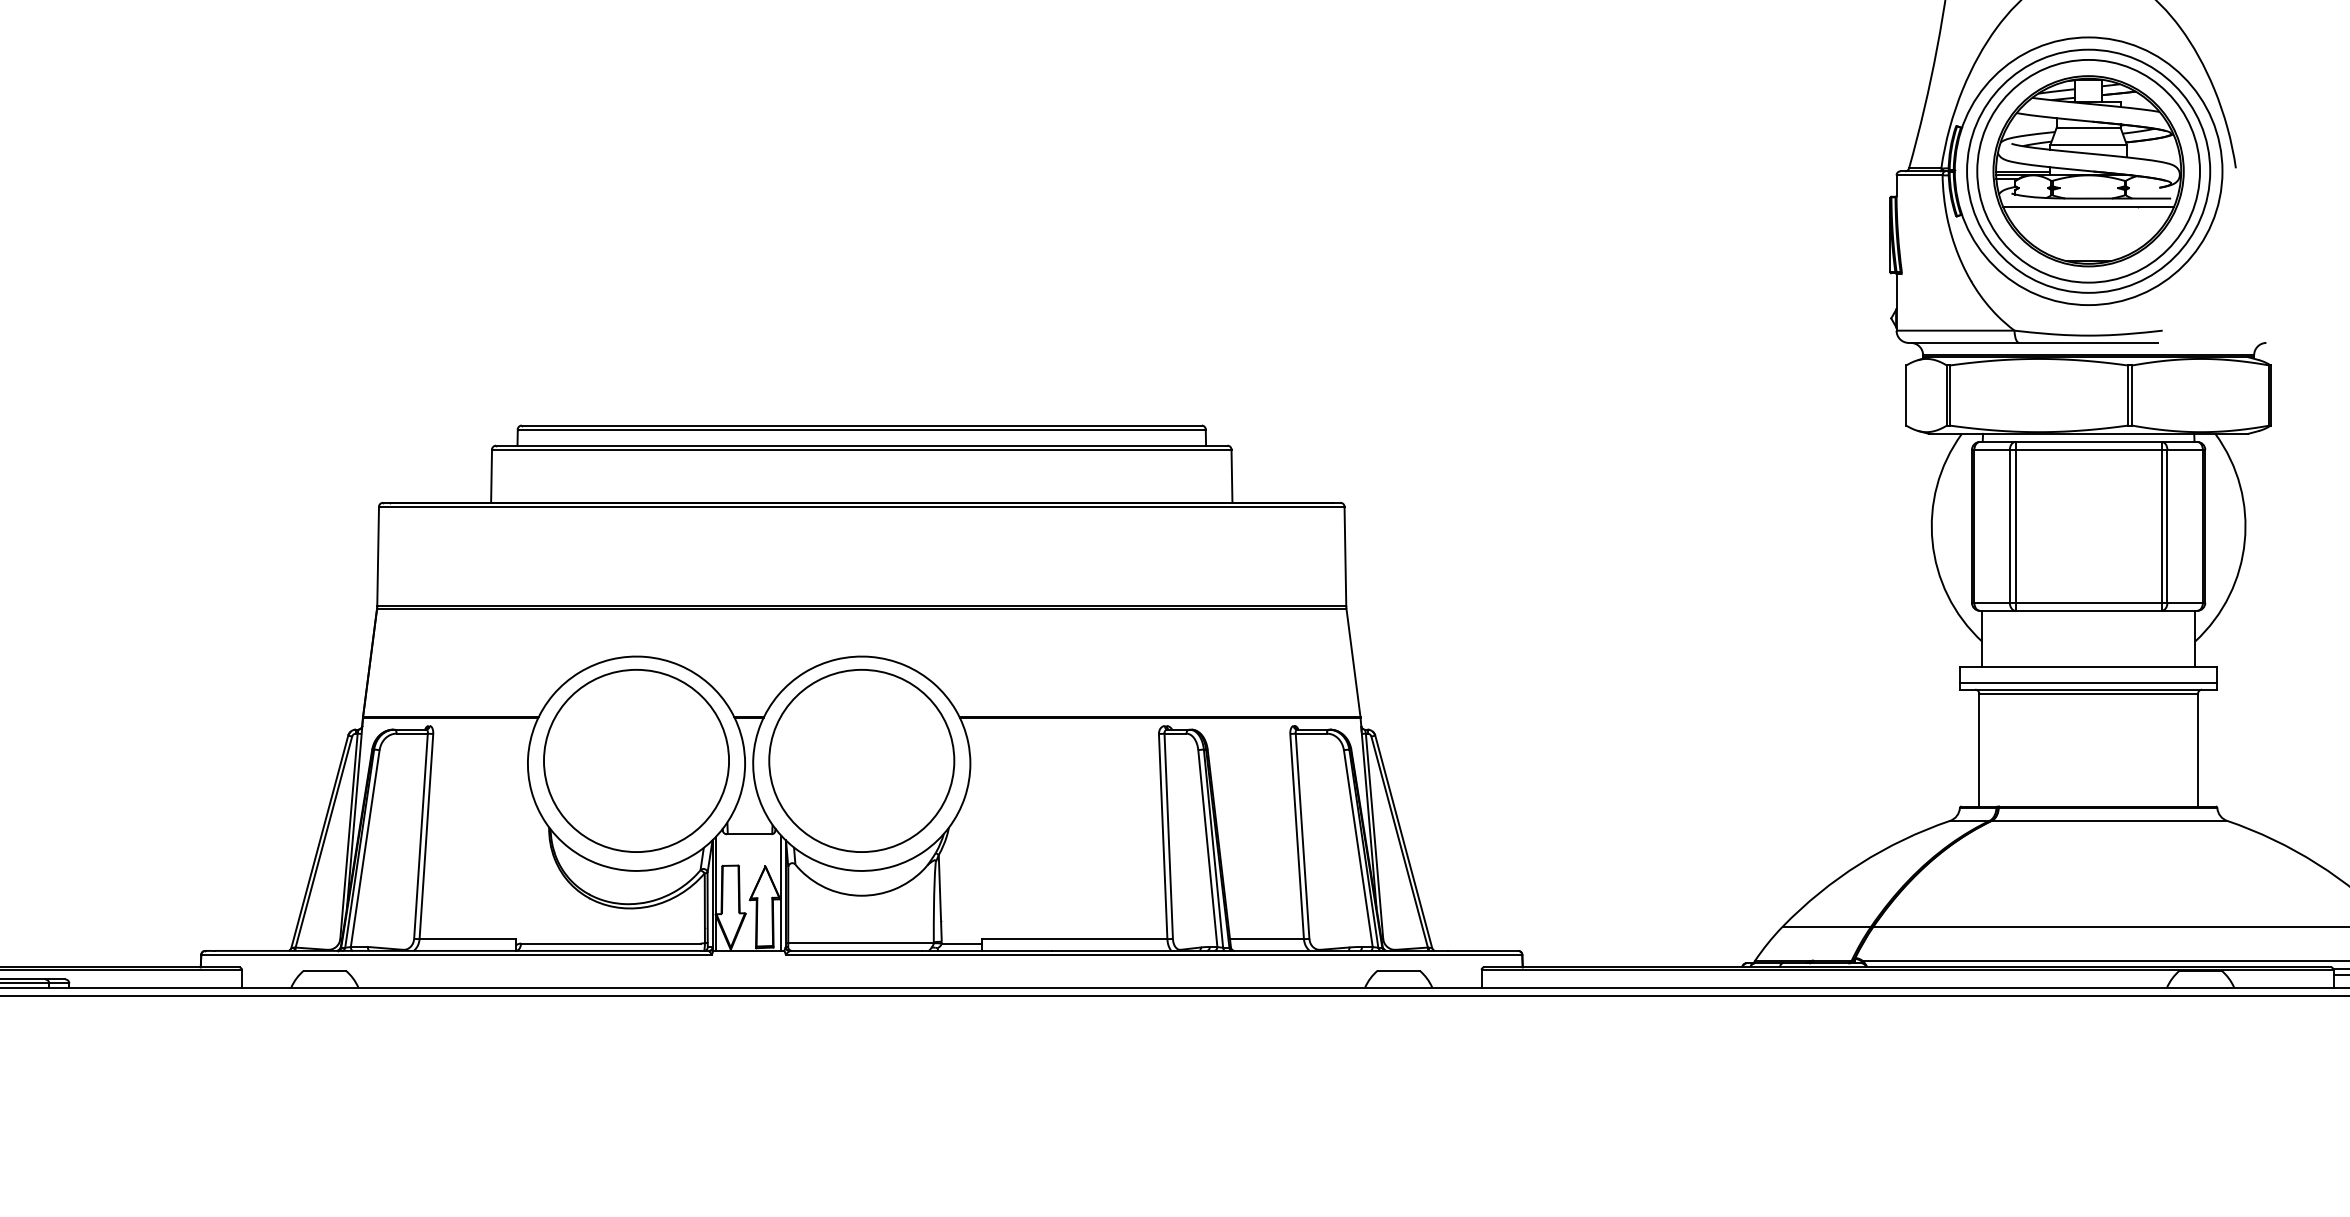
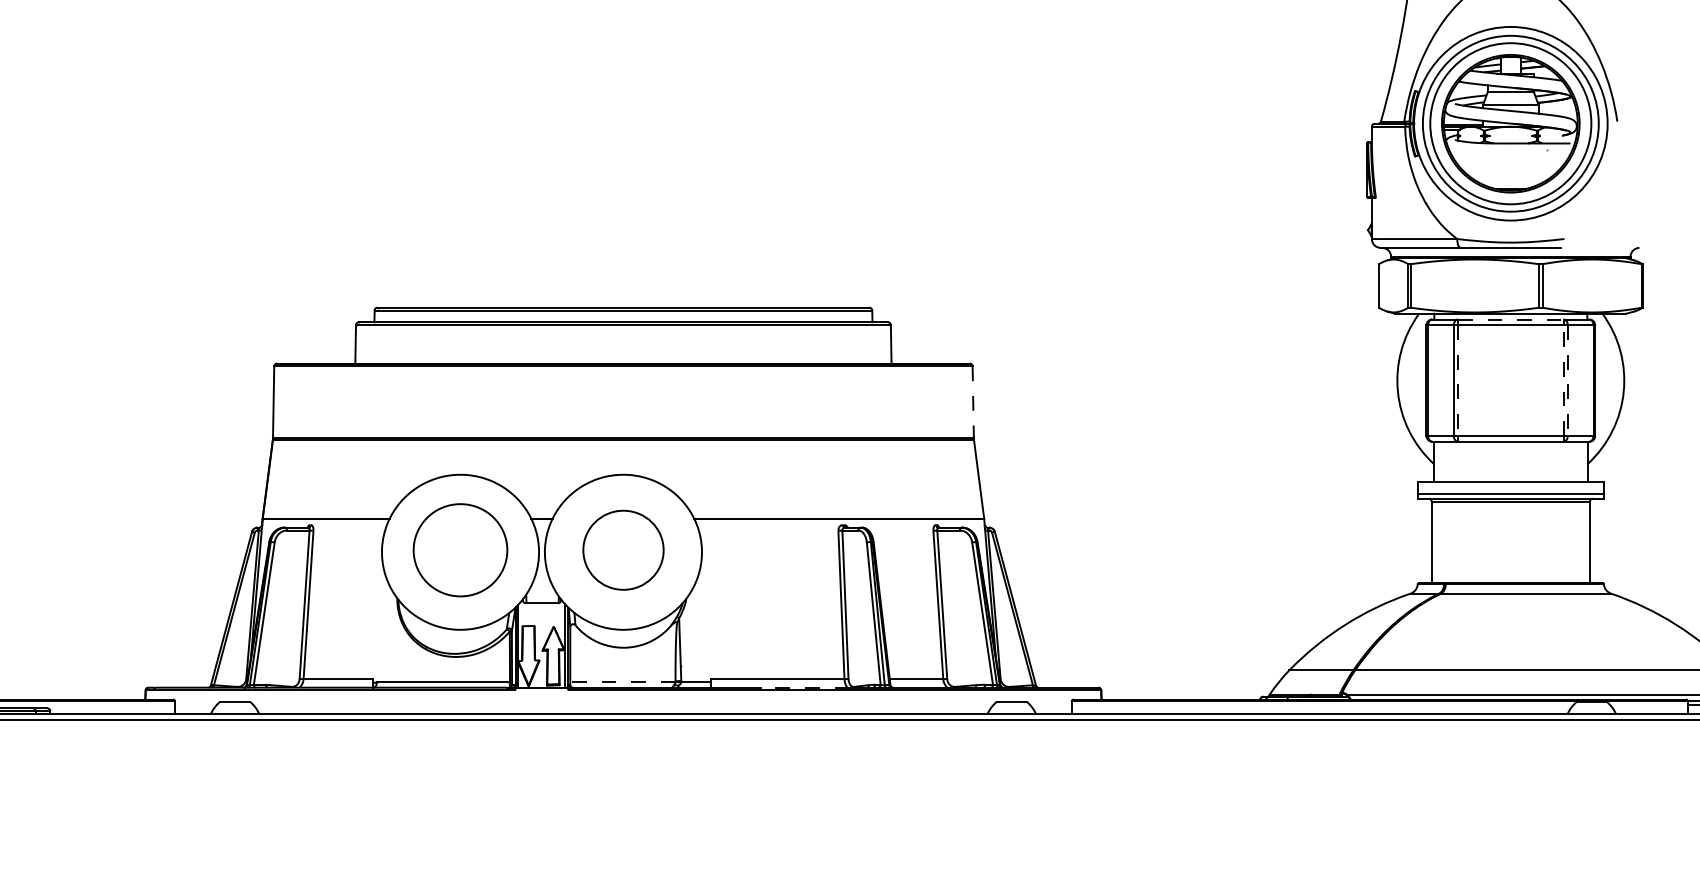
line: (2088, 207) -> (1510, 149), removed
line: (2089, 441) -> (1511, 319), solid -> dashed
line: (2161, 525) -> (1563, 379), solid -> dashed
line: (2015, 526) -> (1457, 380), solid -> dashed
line: (2167, 526) -> (1567, 380), solid -> dashed
line: (1345, 556) -> (973, 402), solid -> dashed
part: (636, 760) -> (460, 549), size x0.7
part: (861, 760) -> (623, 549), size x0.6
line: (861, 943) -> (623, 682), solid -> dashed
line: (1112, 950) -> (804, 687), solid -> dashed

